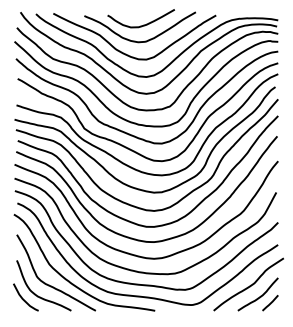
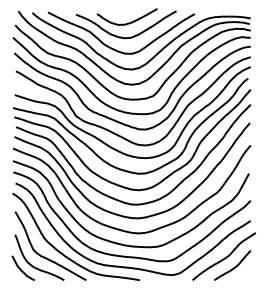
line: (270, 303) -> (243, 273), removed

